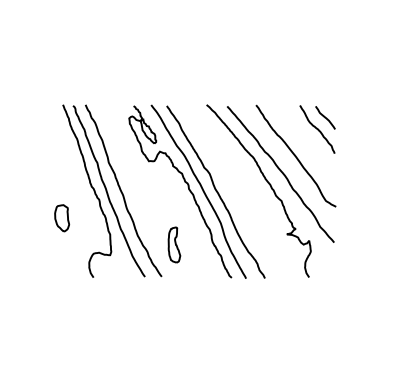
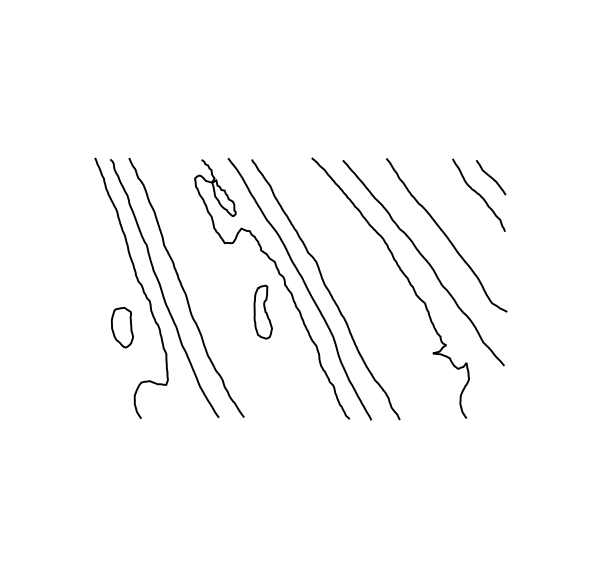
part: (62, 218) -> (122, 327), moved
part: (174, 244) -> (263, 311), moved

